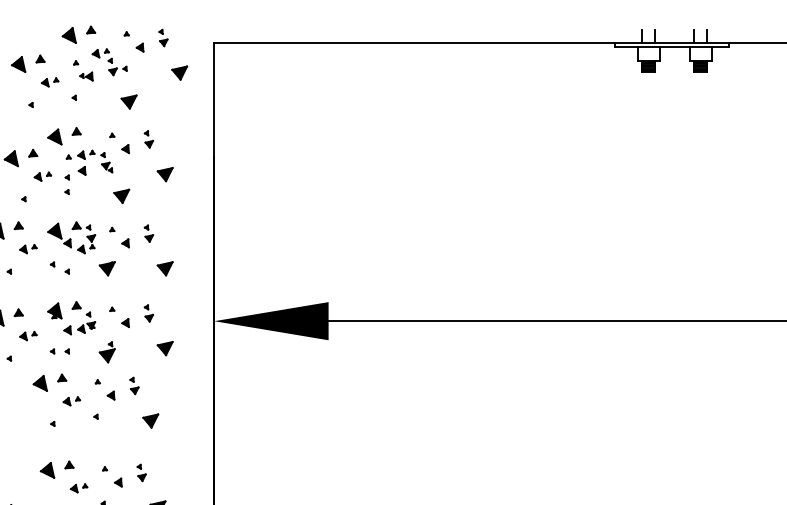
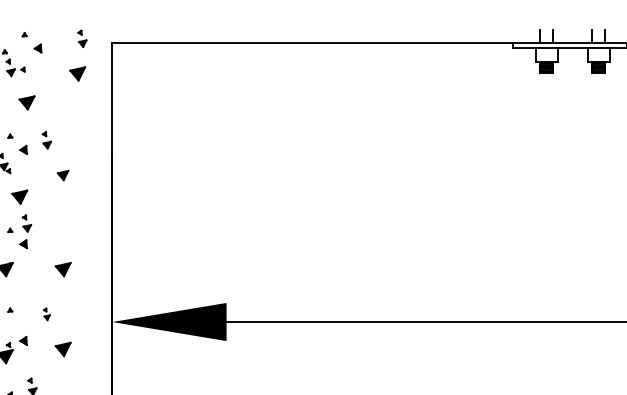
part: (163, 37) -> (82, 38), moved
part: (164, 174) -> (62, 175), size x0.7
part: (148, 233) -> (26, 223), moved
part: (148, 313) -> (46, 314), size x0.7
part: (125, 322) -> (23, 340), moved

